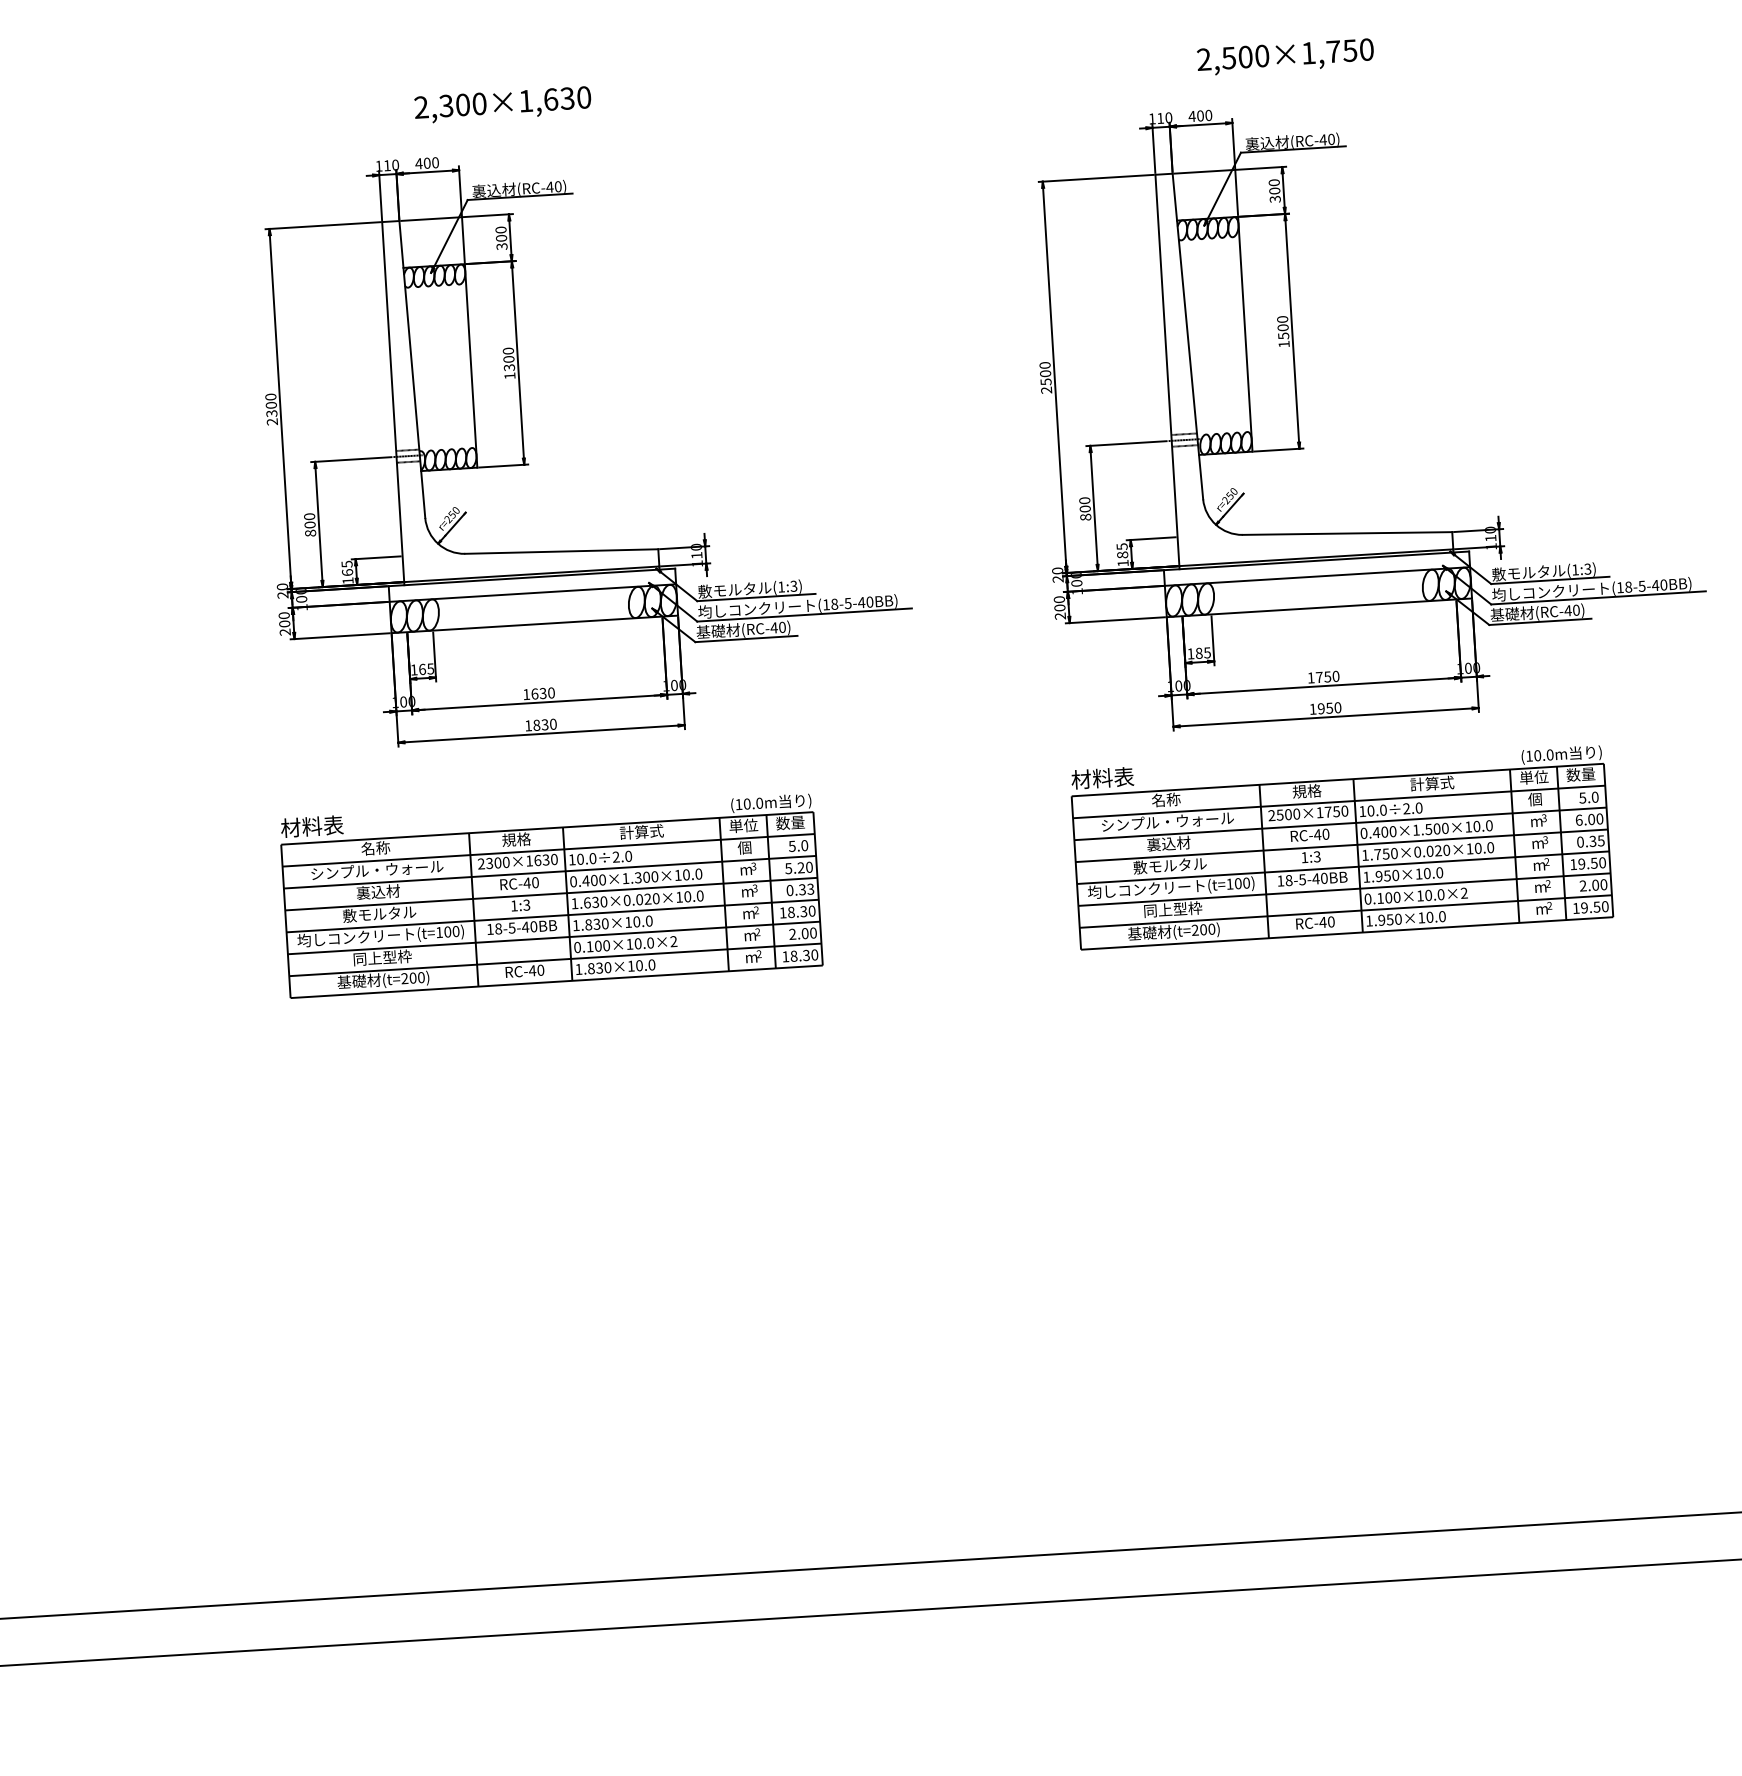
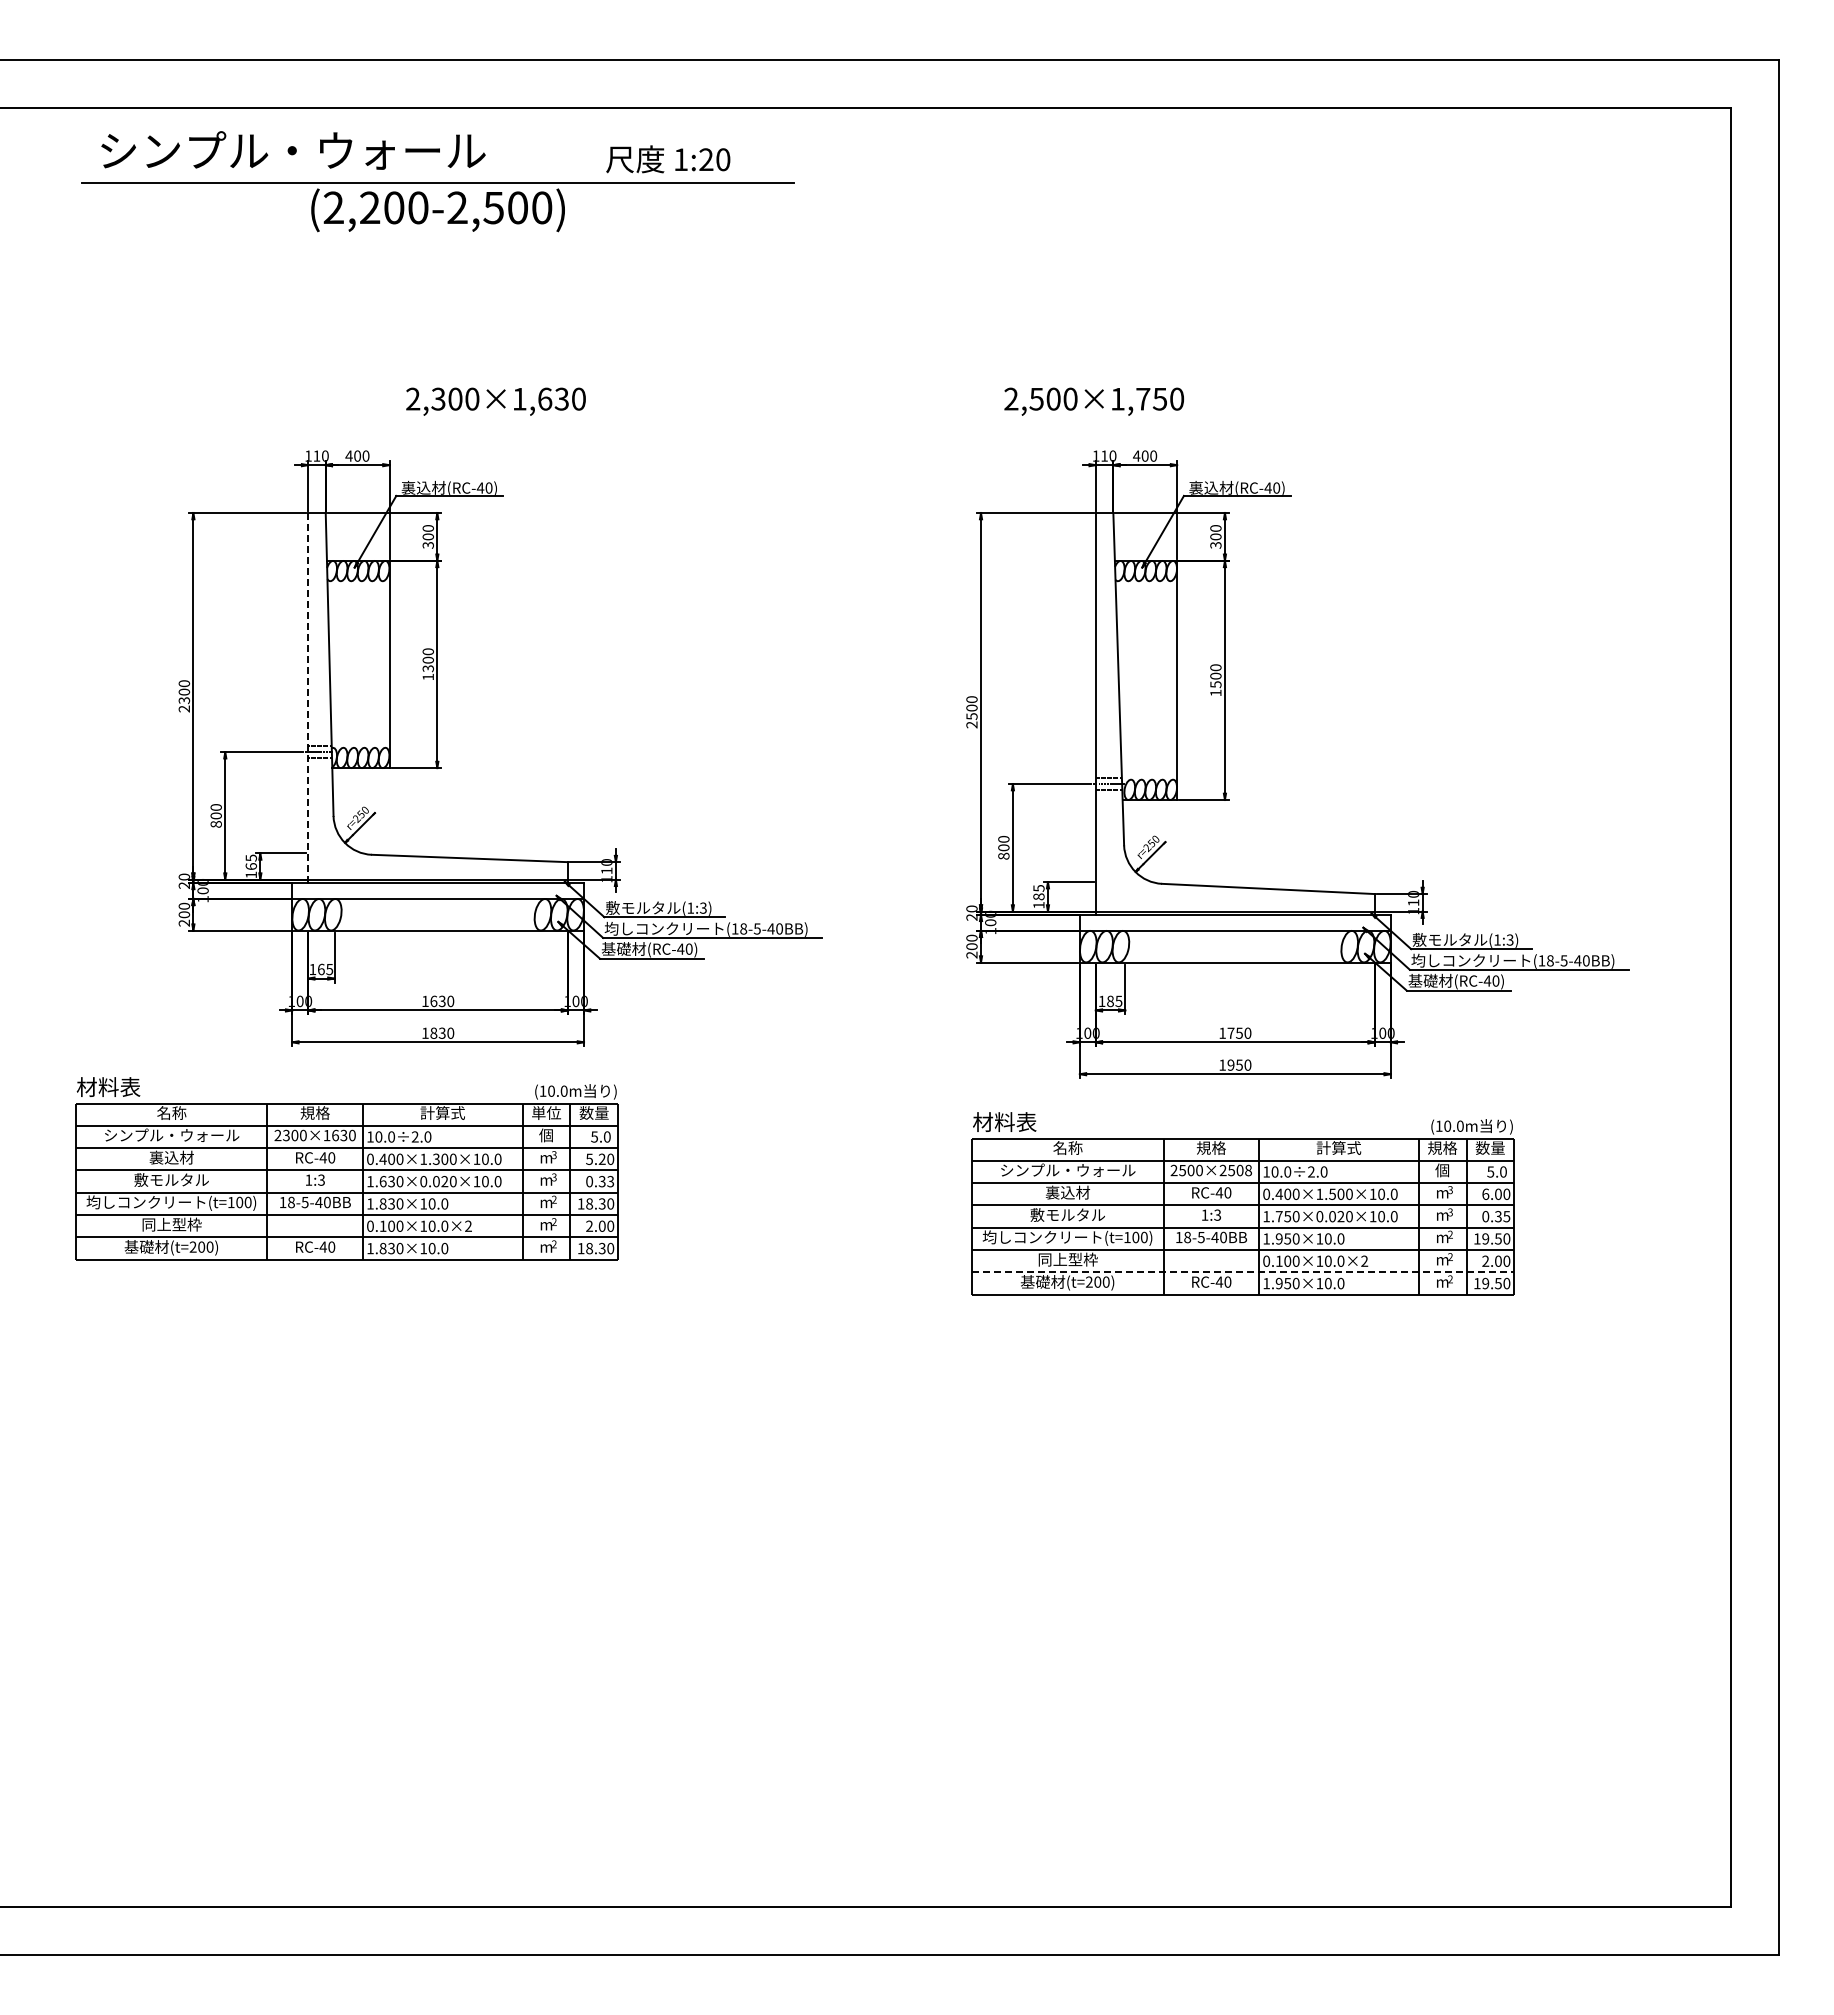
text: (1284, 56) -> (1093, 401), moved
text: (502, 104) -> (495, 401), moved
line: (393, 402) -> (308, 696), solid -> dashed
text: (1533, 776) -> (1442, 1147), 単位 -> 規格
text: (1332, 811) -> (1235, 1170), 2500×1750 -> 2500×2508
part: (550, 892) -> (346, 1168), moved
line: (1346, 911) -> (1243, 1272), solid -> dashed

